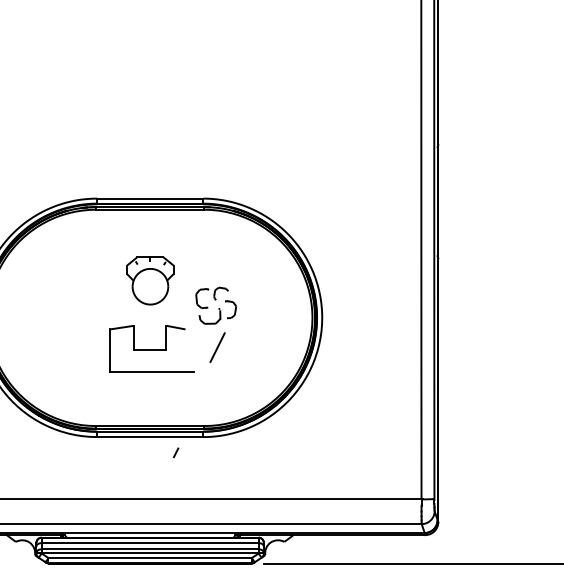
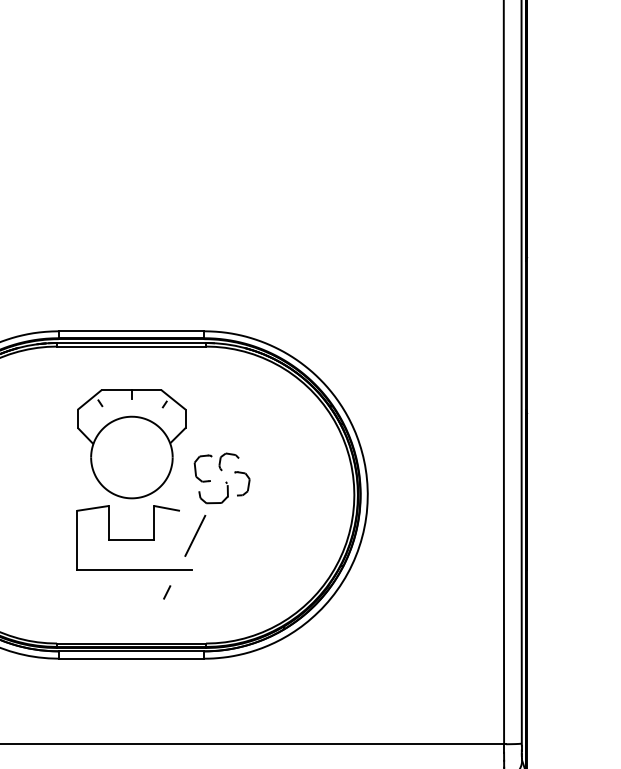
part: (150, 280) -> (131, 443), size x1.67
line: (217, 347) -> (195, 535), moved
curve: (176, 452) -> (167, 592), moved

